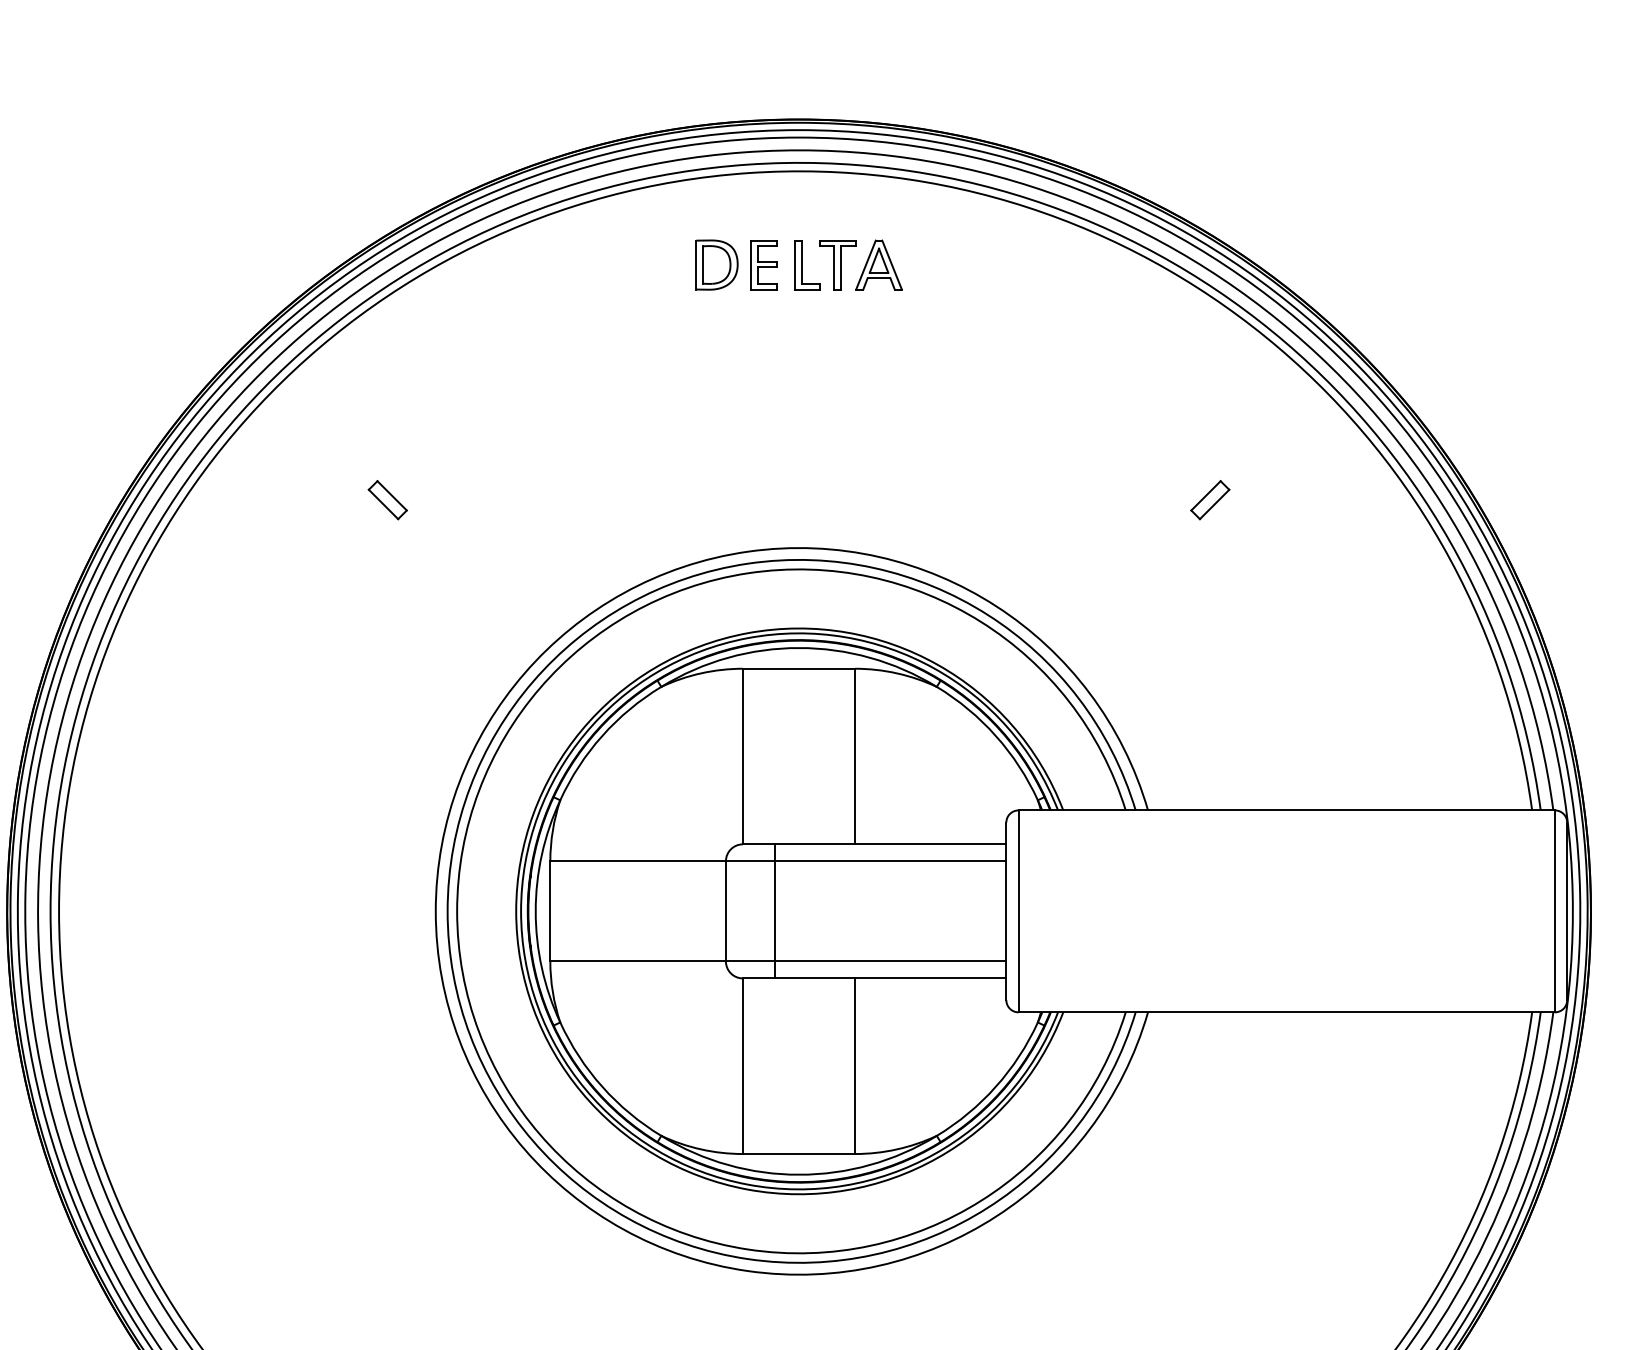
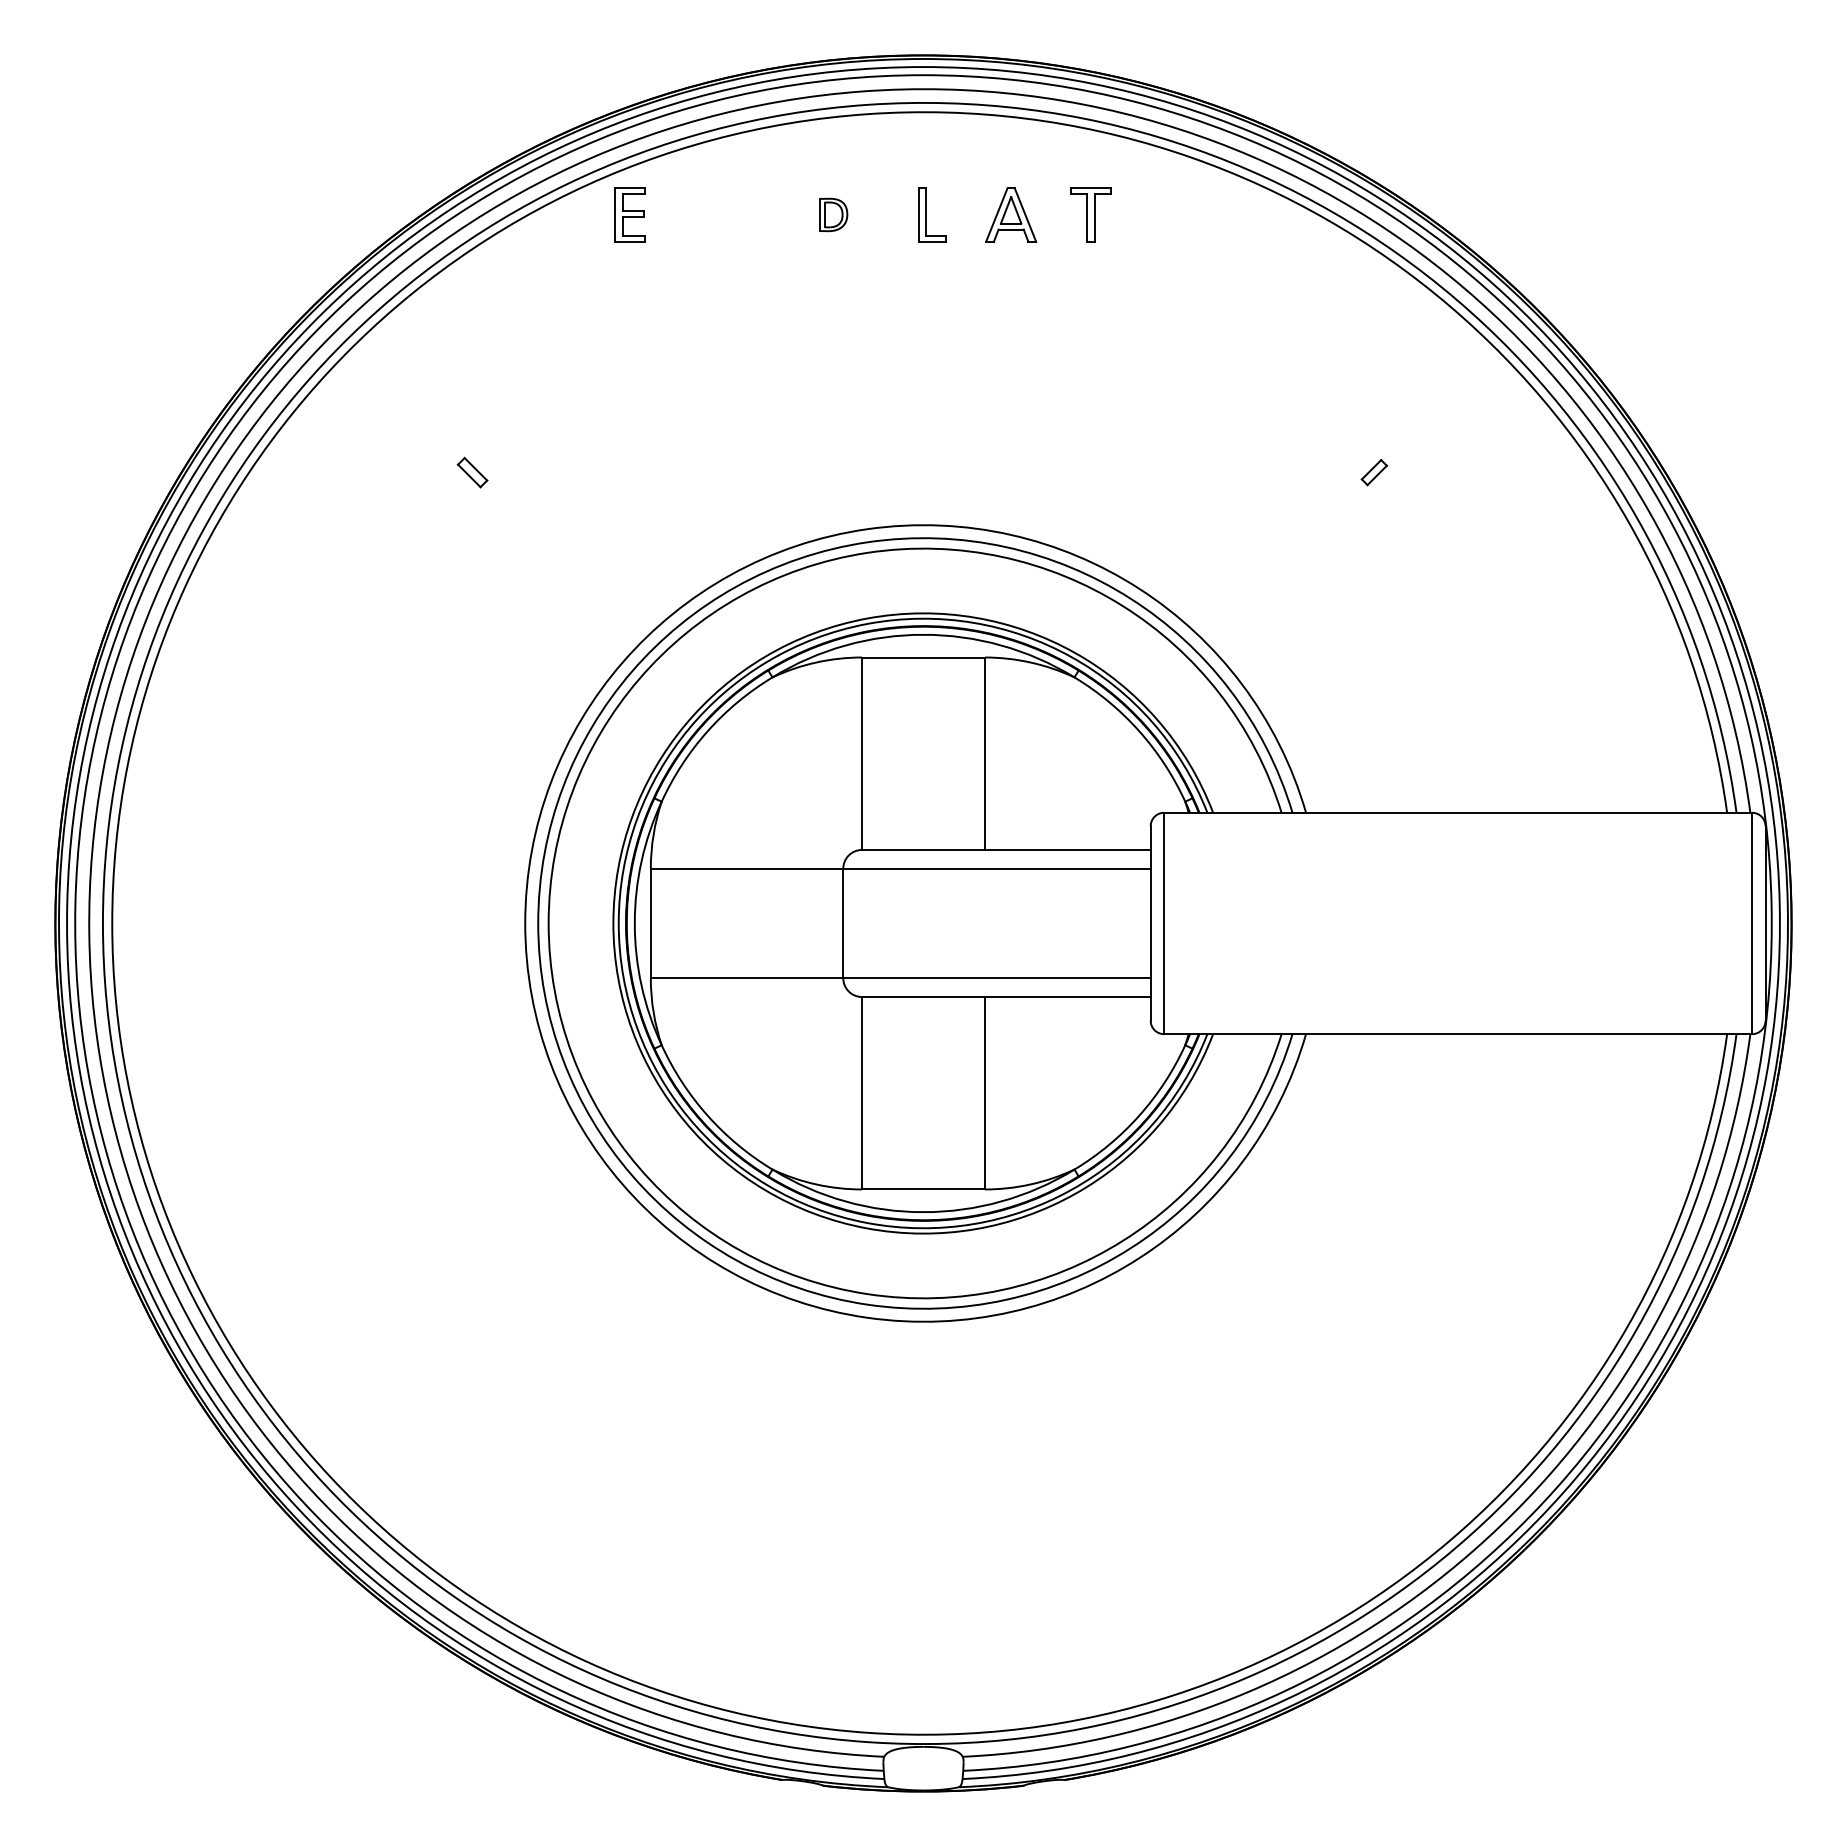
part: (716, 264) -> (833, 214), size x0.6
part: (763, 264) -> (629, 214), moved
part: (837, 264) -> (1090, 214), moved
part: (387, 499) -> (472, 472), size x0.7
part: (1210, 499) -> (1374, 472), size x0.6
line: (774, 911) -> (896, 923), removed

